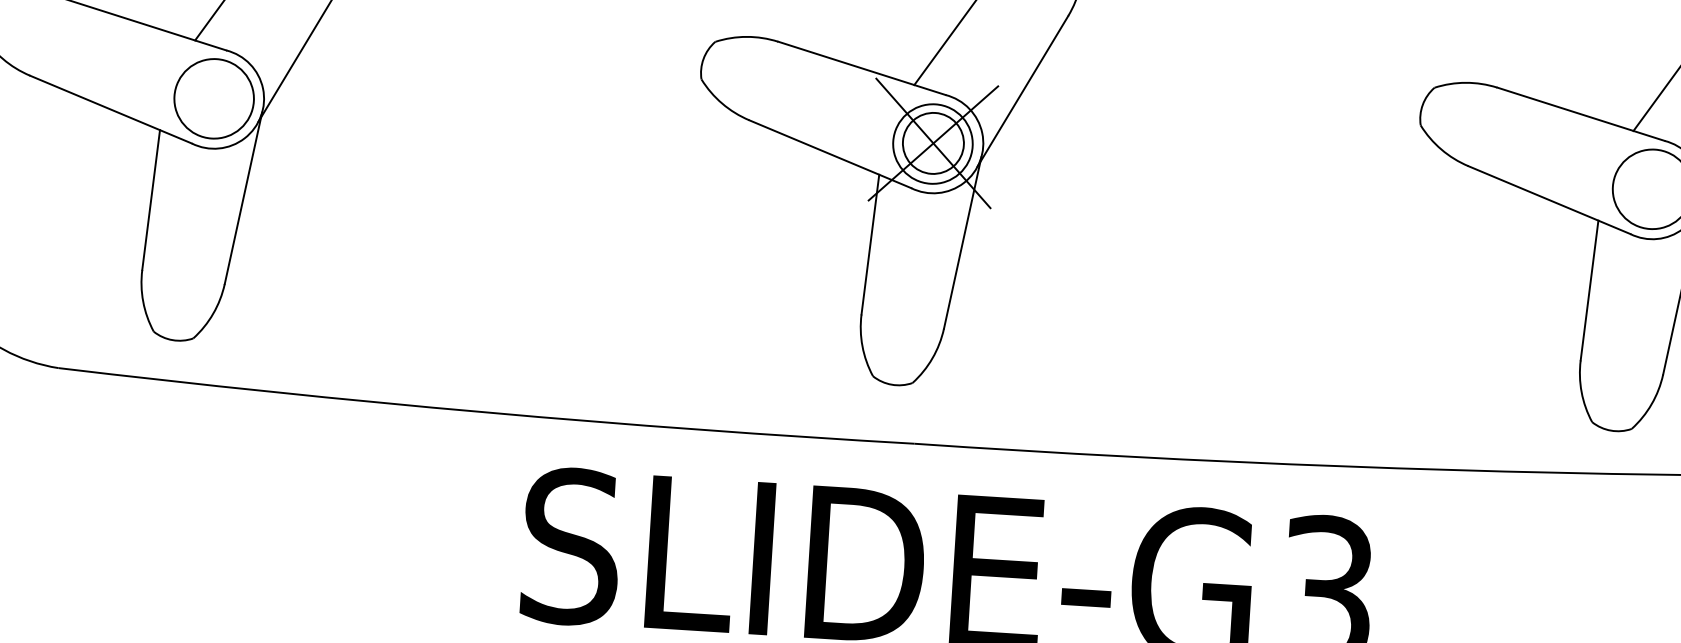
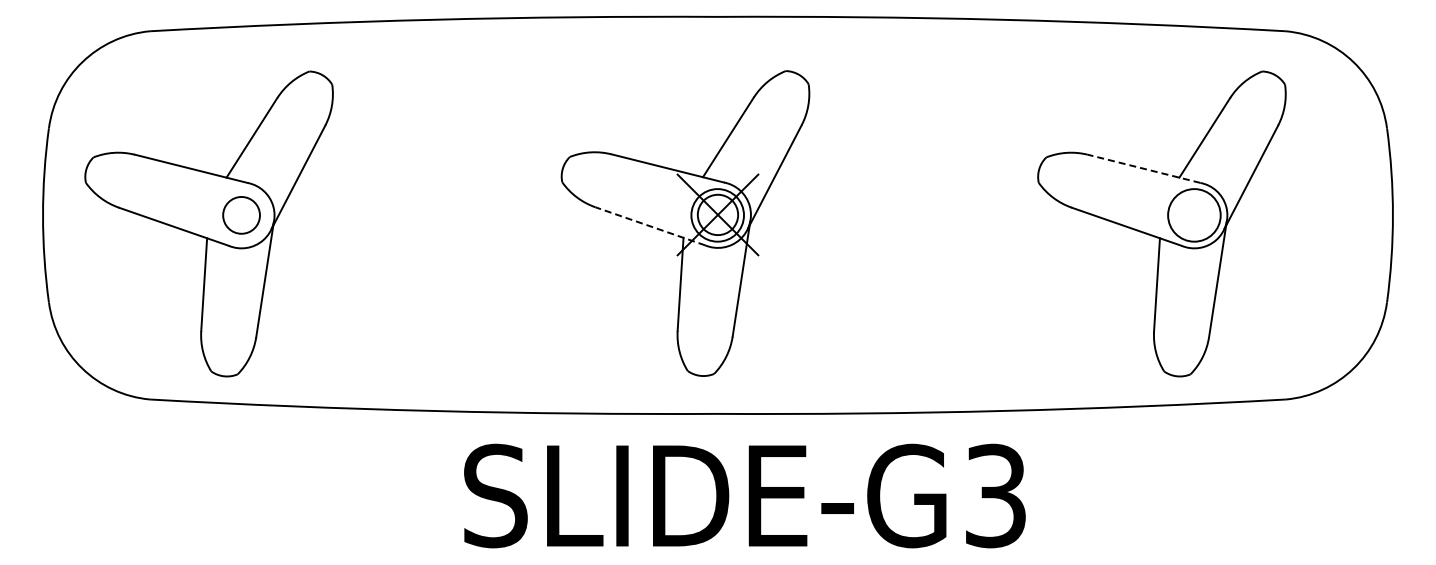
circle: (214, 99) -> (241, 215), size x0.7
line: (1580, 113) -> (1143, 168), solid -> dashed
line: (828, 154) -> (649, 226), solid -> dashed

